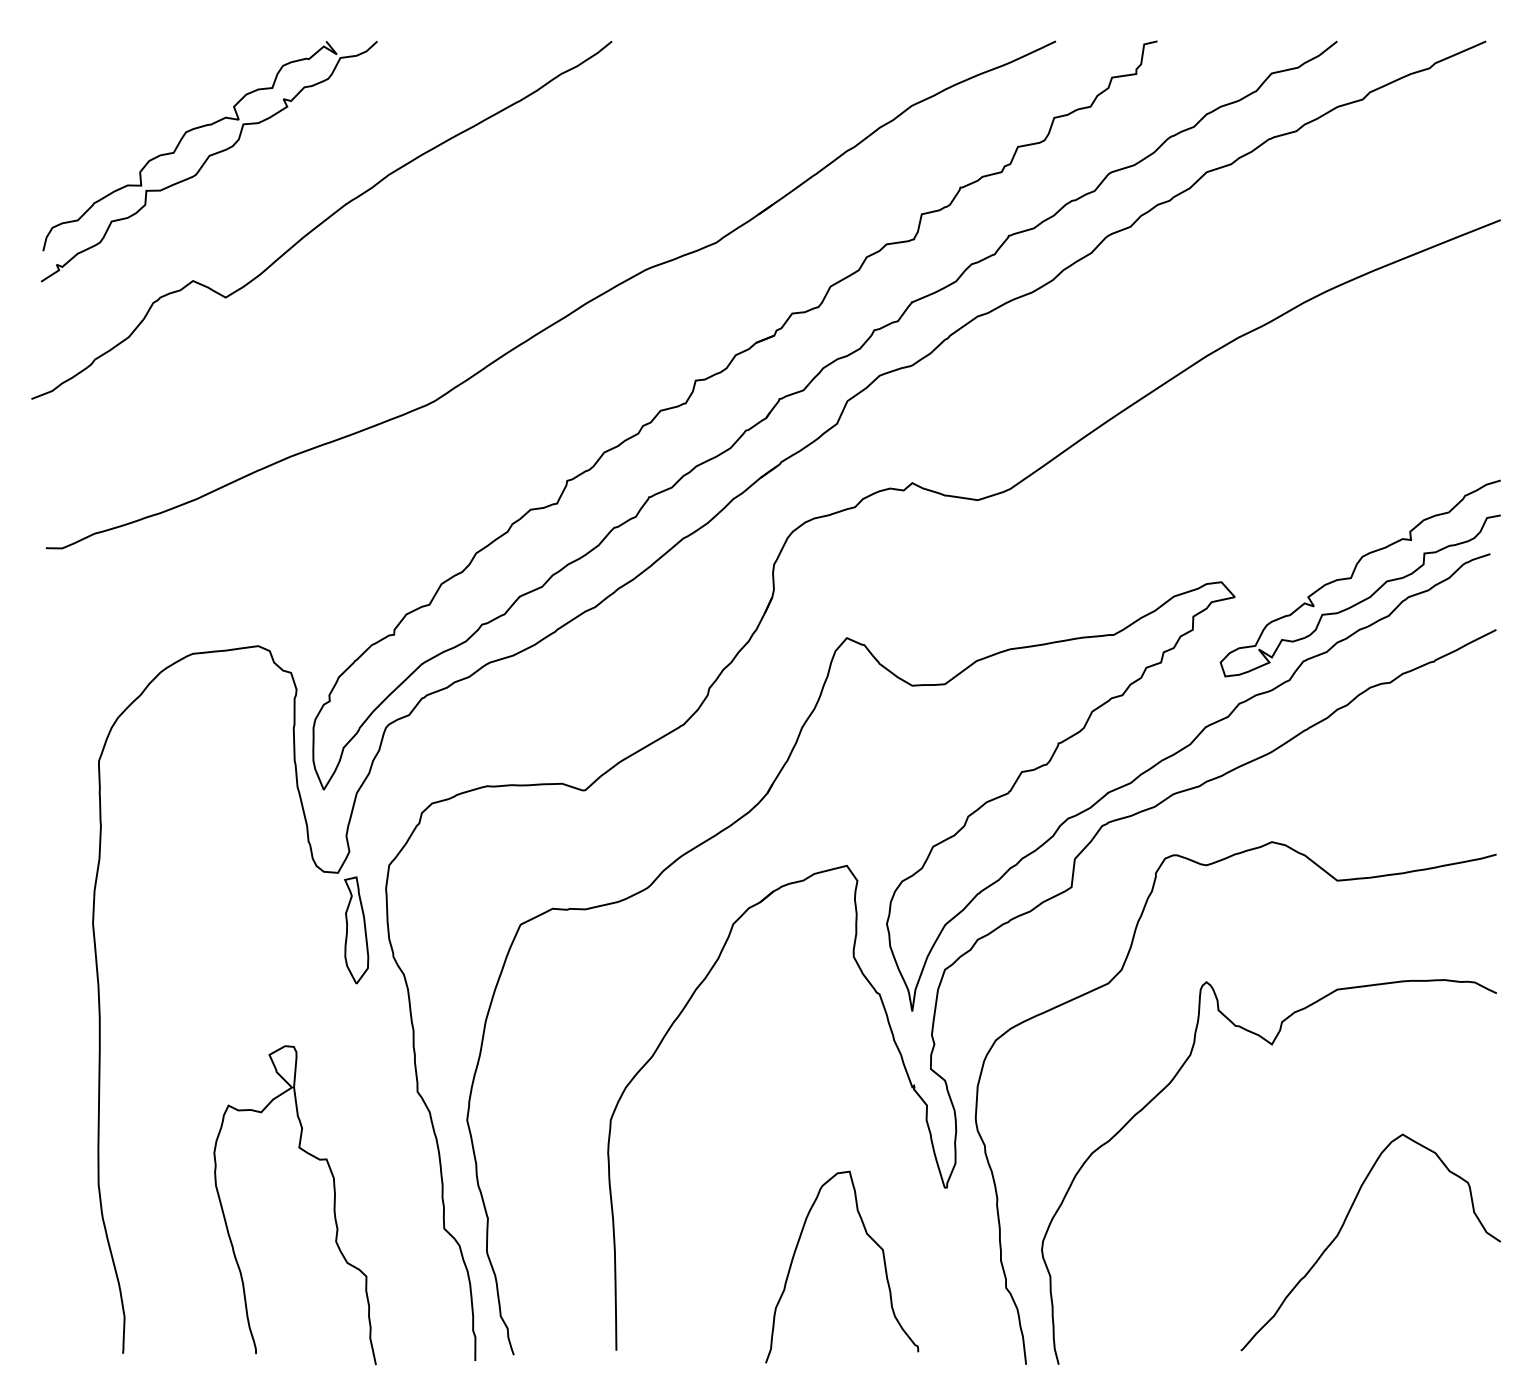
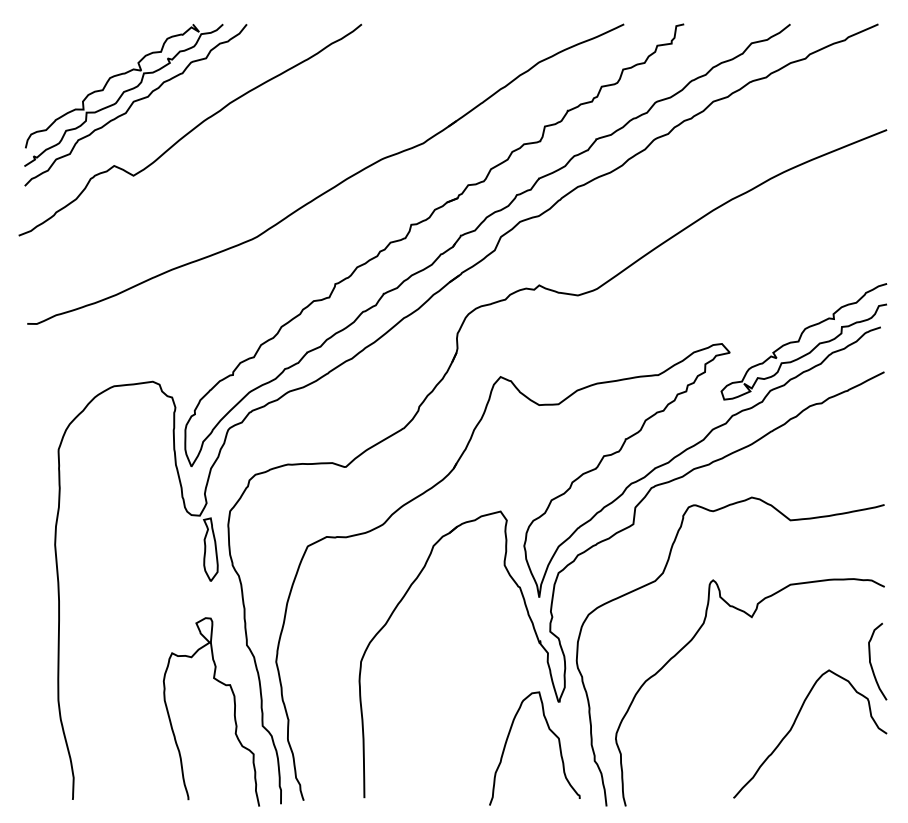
curve: (225, 175) -> (133, 103), added
curve: (1474, 1121) -> (871, 662), added
curve: (333, 1204) -> (234, 711), moved
curve: (868, 1237) -> (550, 731), moved

